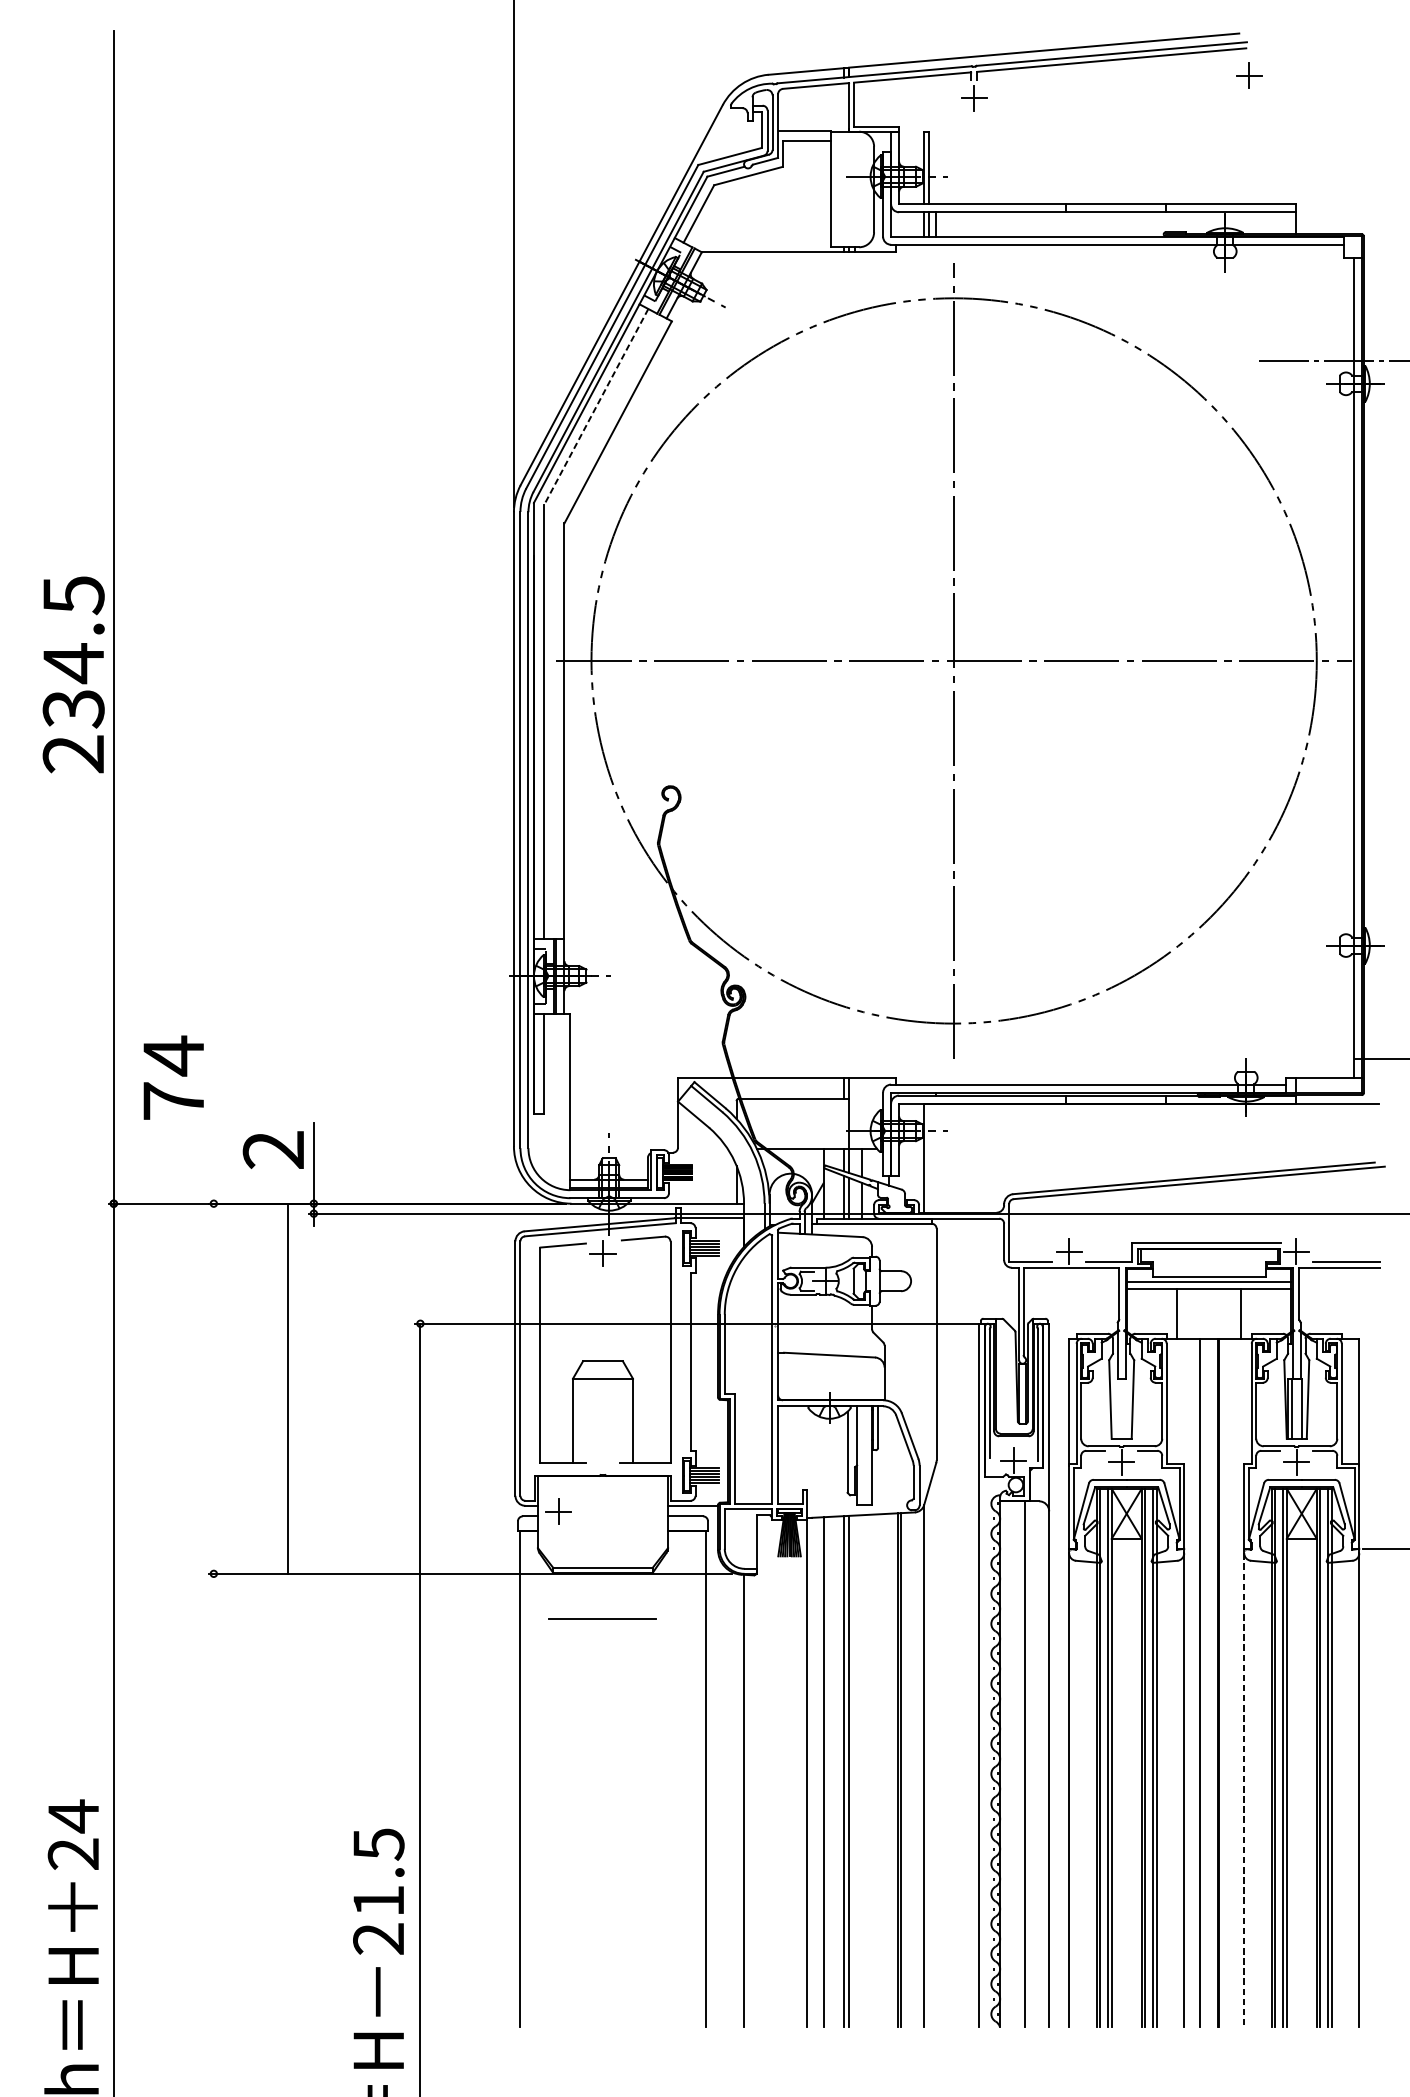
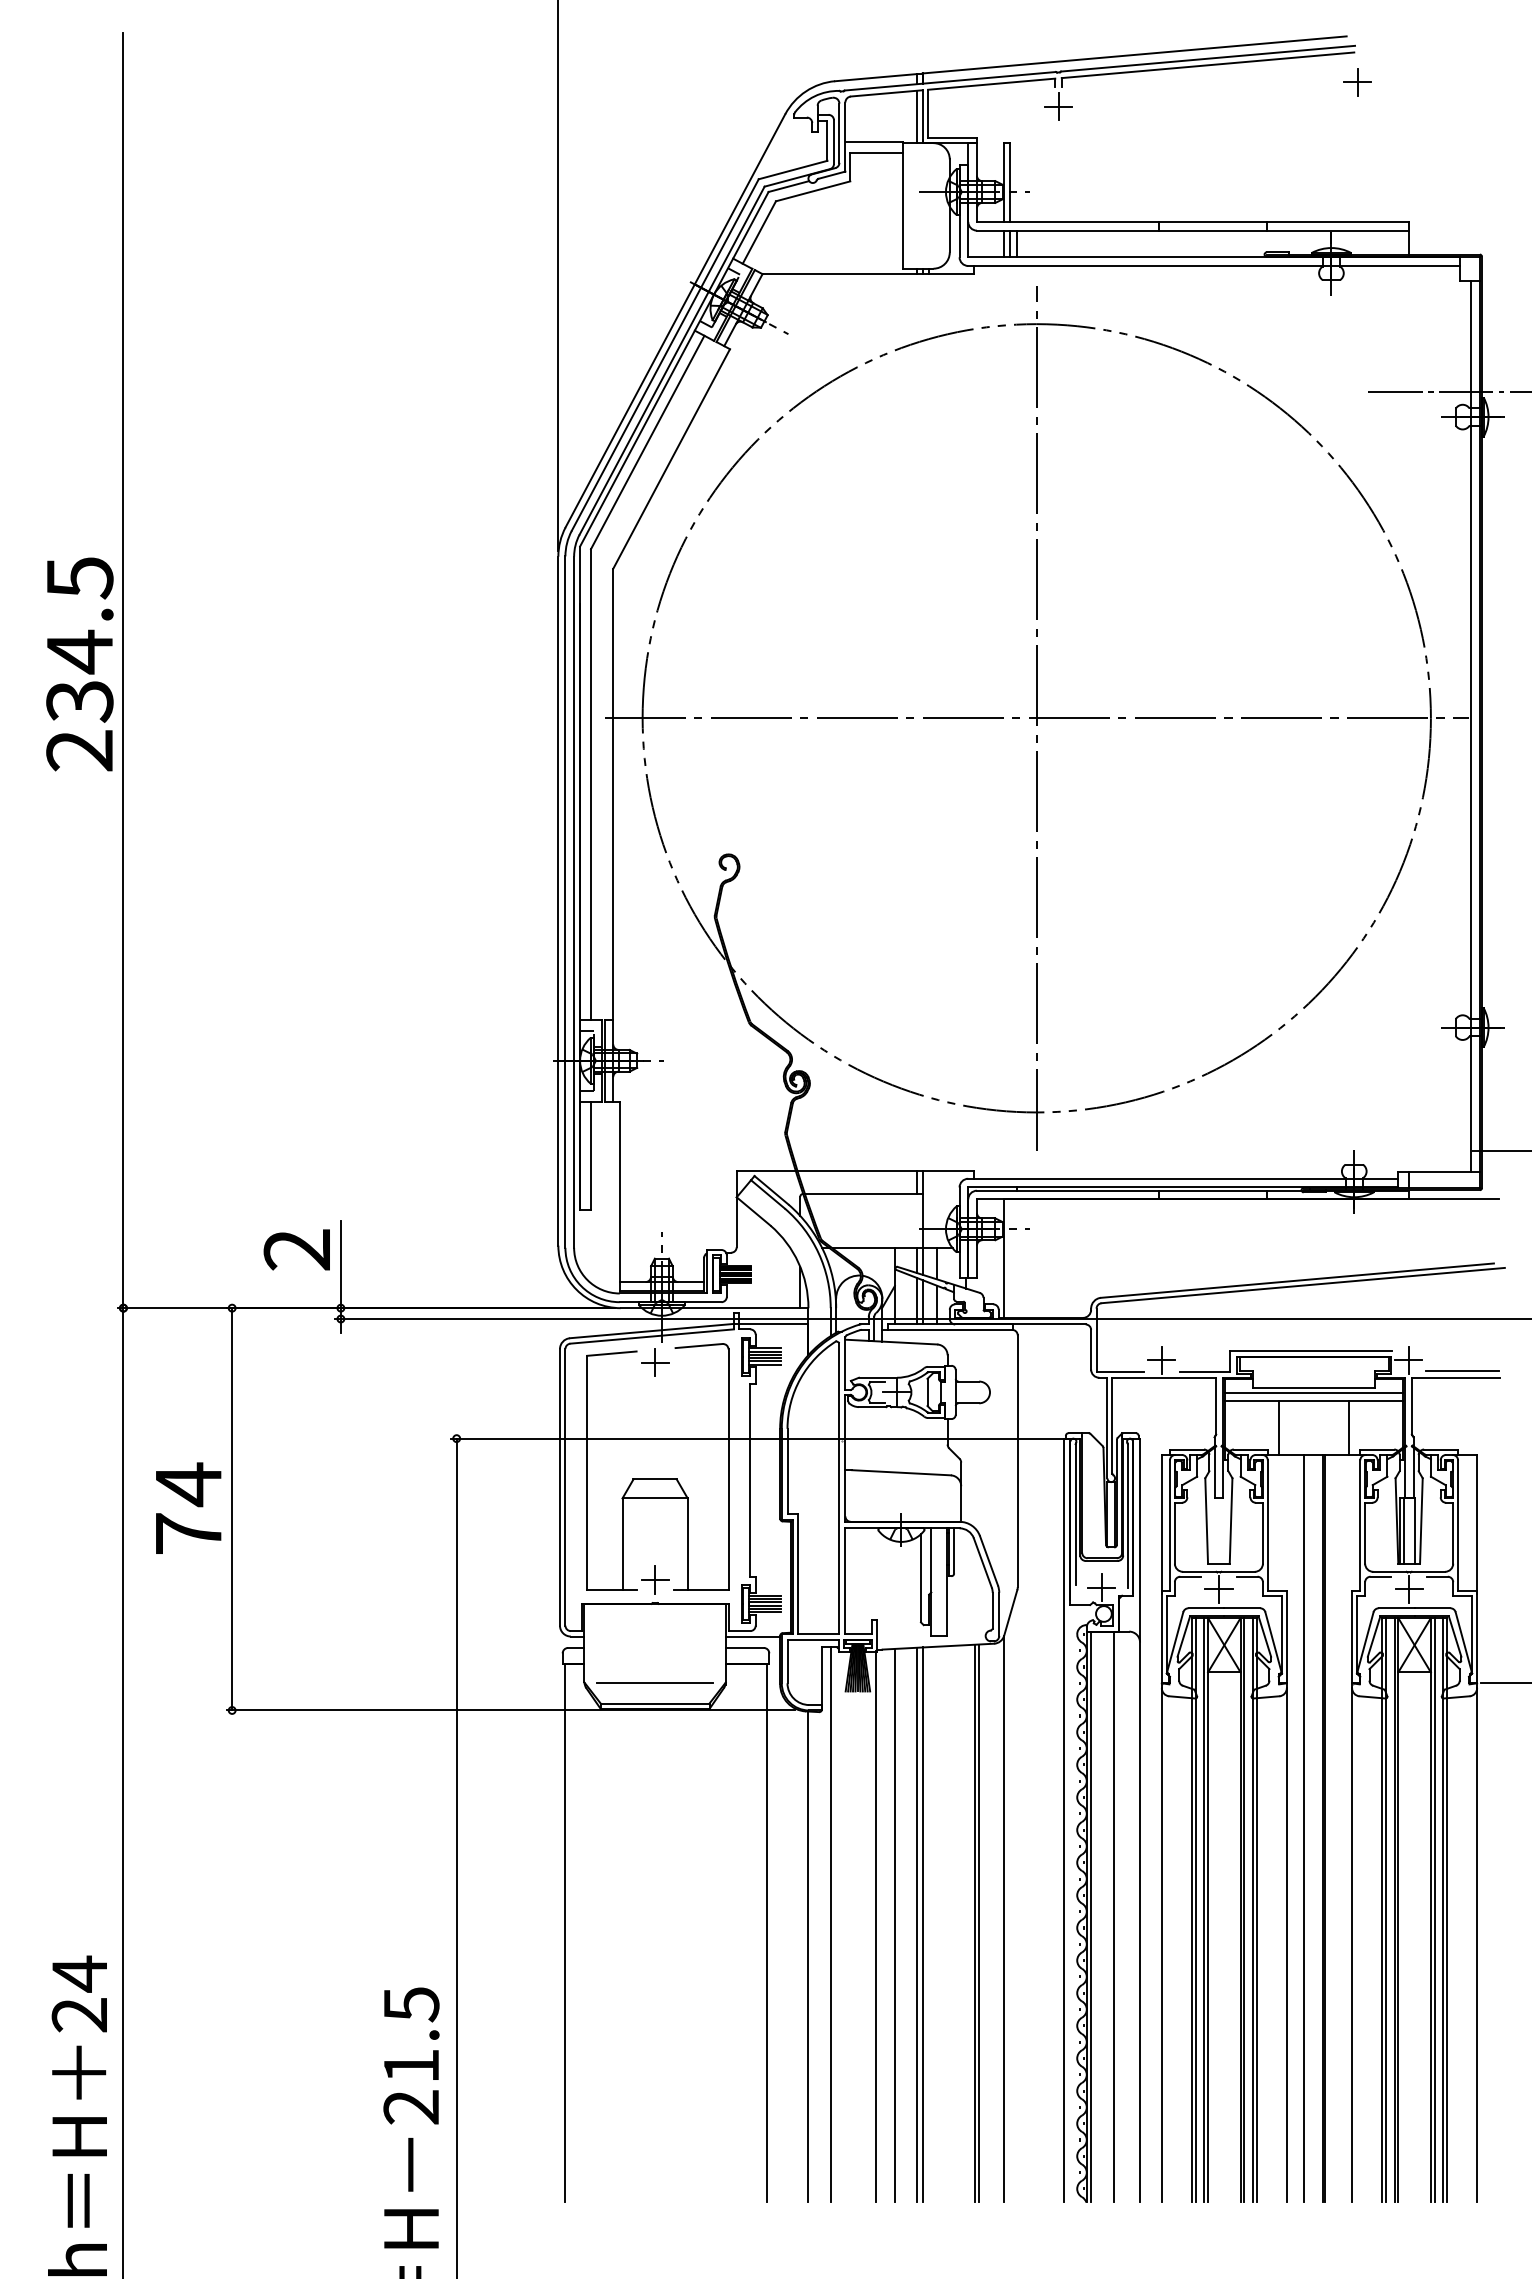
line: (844, 107) -> (917, 116), added
line: (595, 407) -> (647, 442), dashed -> solid
text: (73, 674) -> (79, 664), moved
text: (173, 1077) -> (188, 1507), moved
line: (288, 1388) -> (232, 1509), moved
part: (559, 1511) -> (655, 1579), moved
line: (602, 1618) -> (654, 1682), moved
line: (1004, 1763) -> (1091, 1916), added
line: (764, 1770) -> (830, 1924), added
line: (1244, 1790) -> (1352, 1945), dashed -> solid

